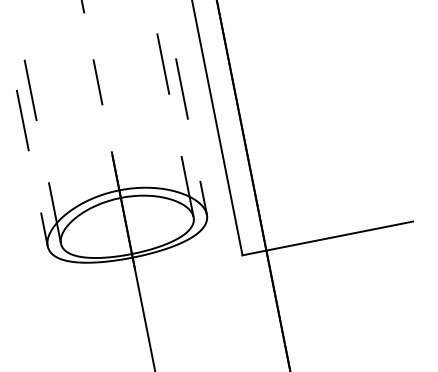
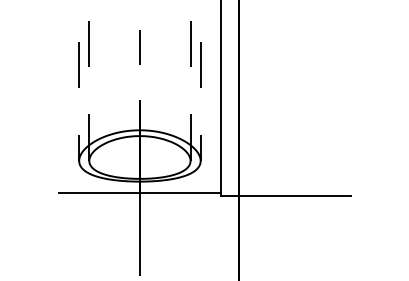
line: (134, 271) -> (139, 192), added

